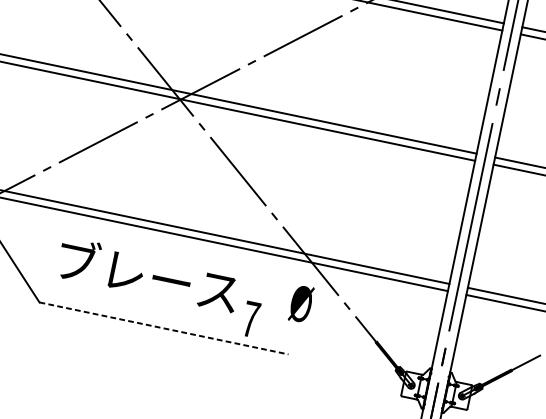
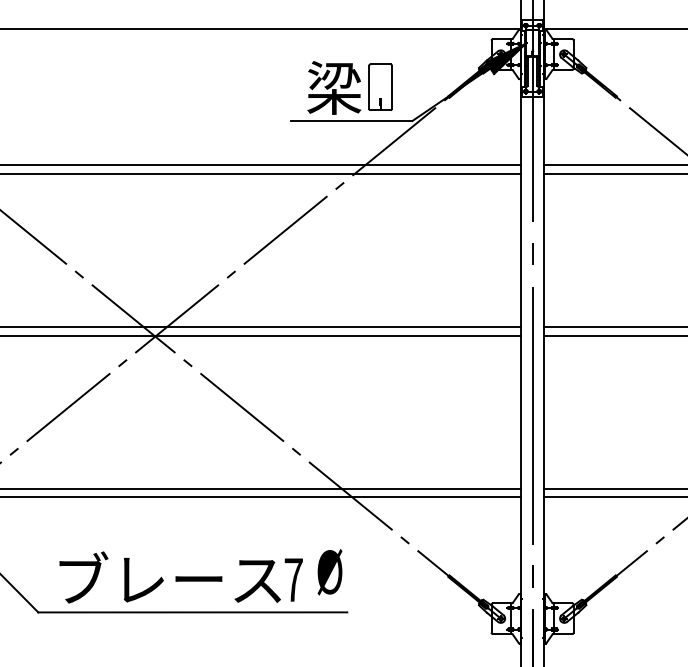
text: (148, 274) -> (169, 577), moved
text: (300, 304) -> (329, 572), moved
line: (164, 328) -> (193, 612), dashed -> solid

